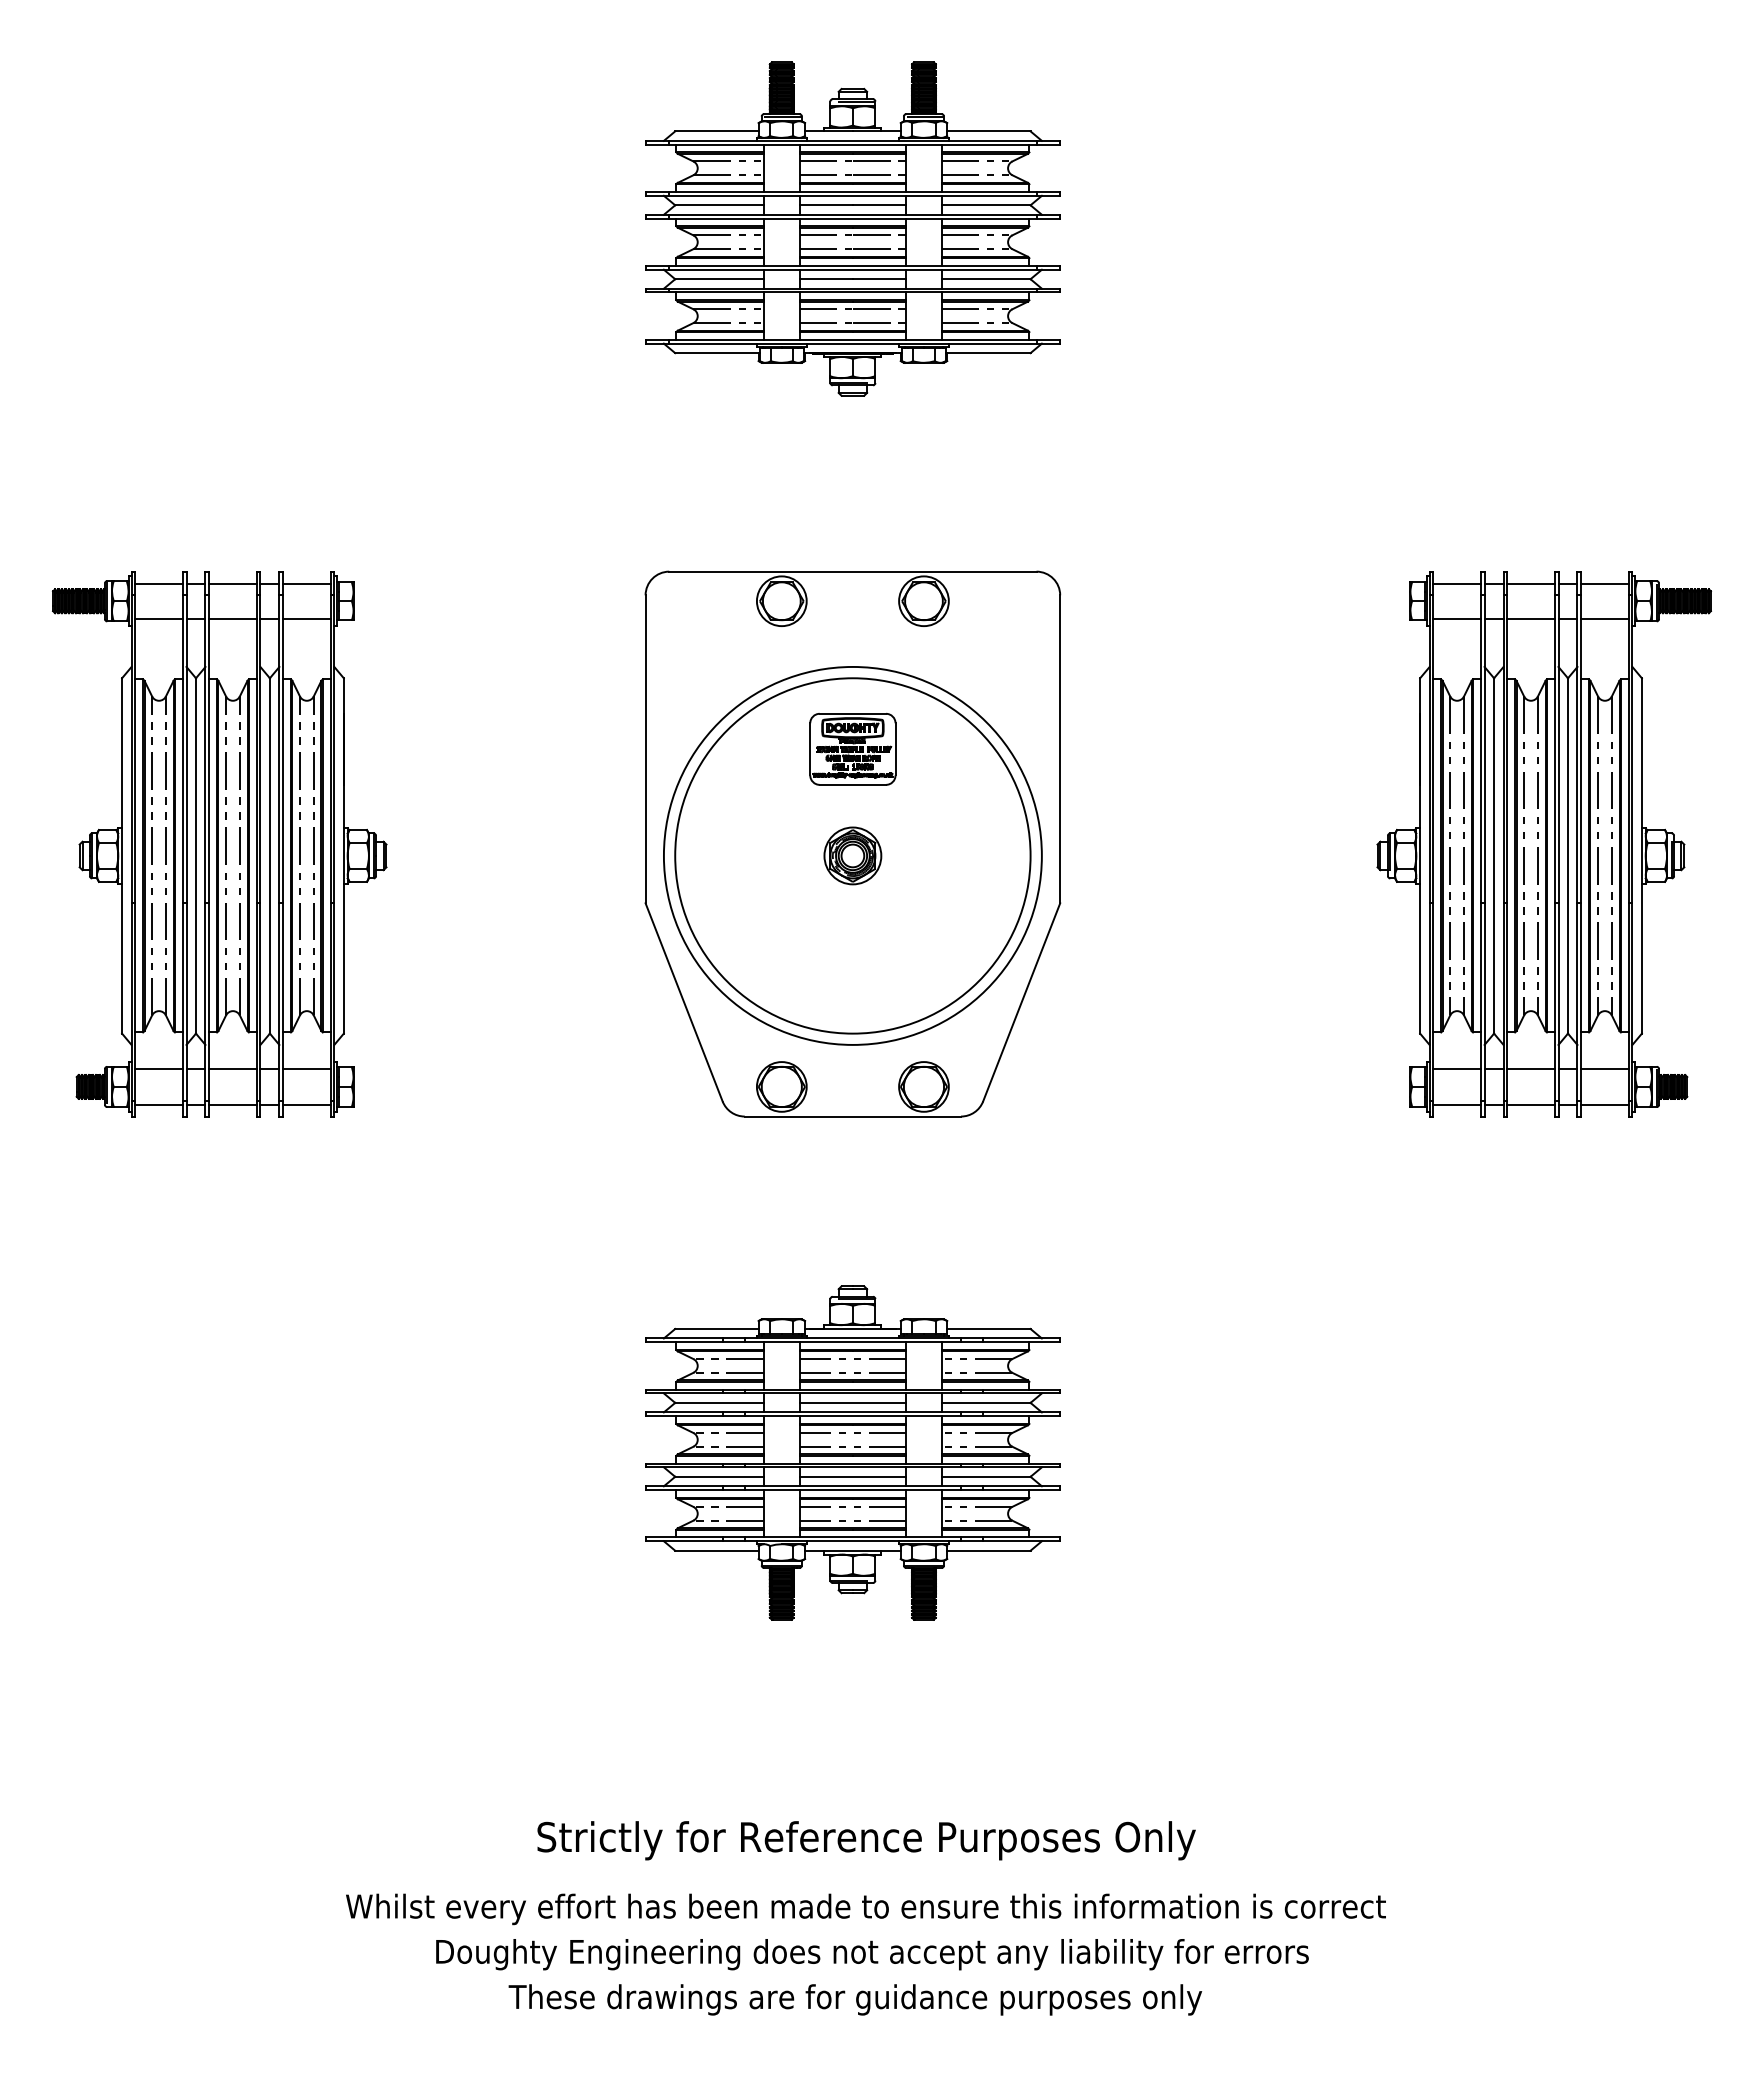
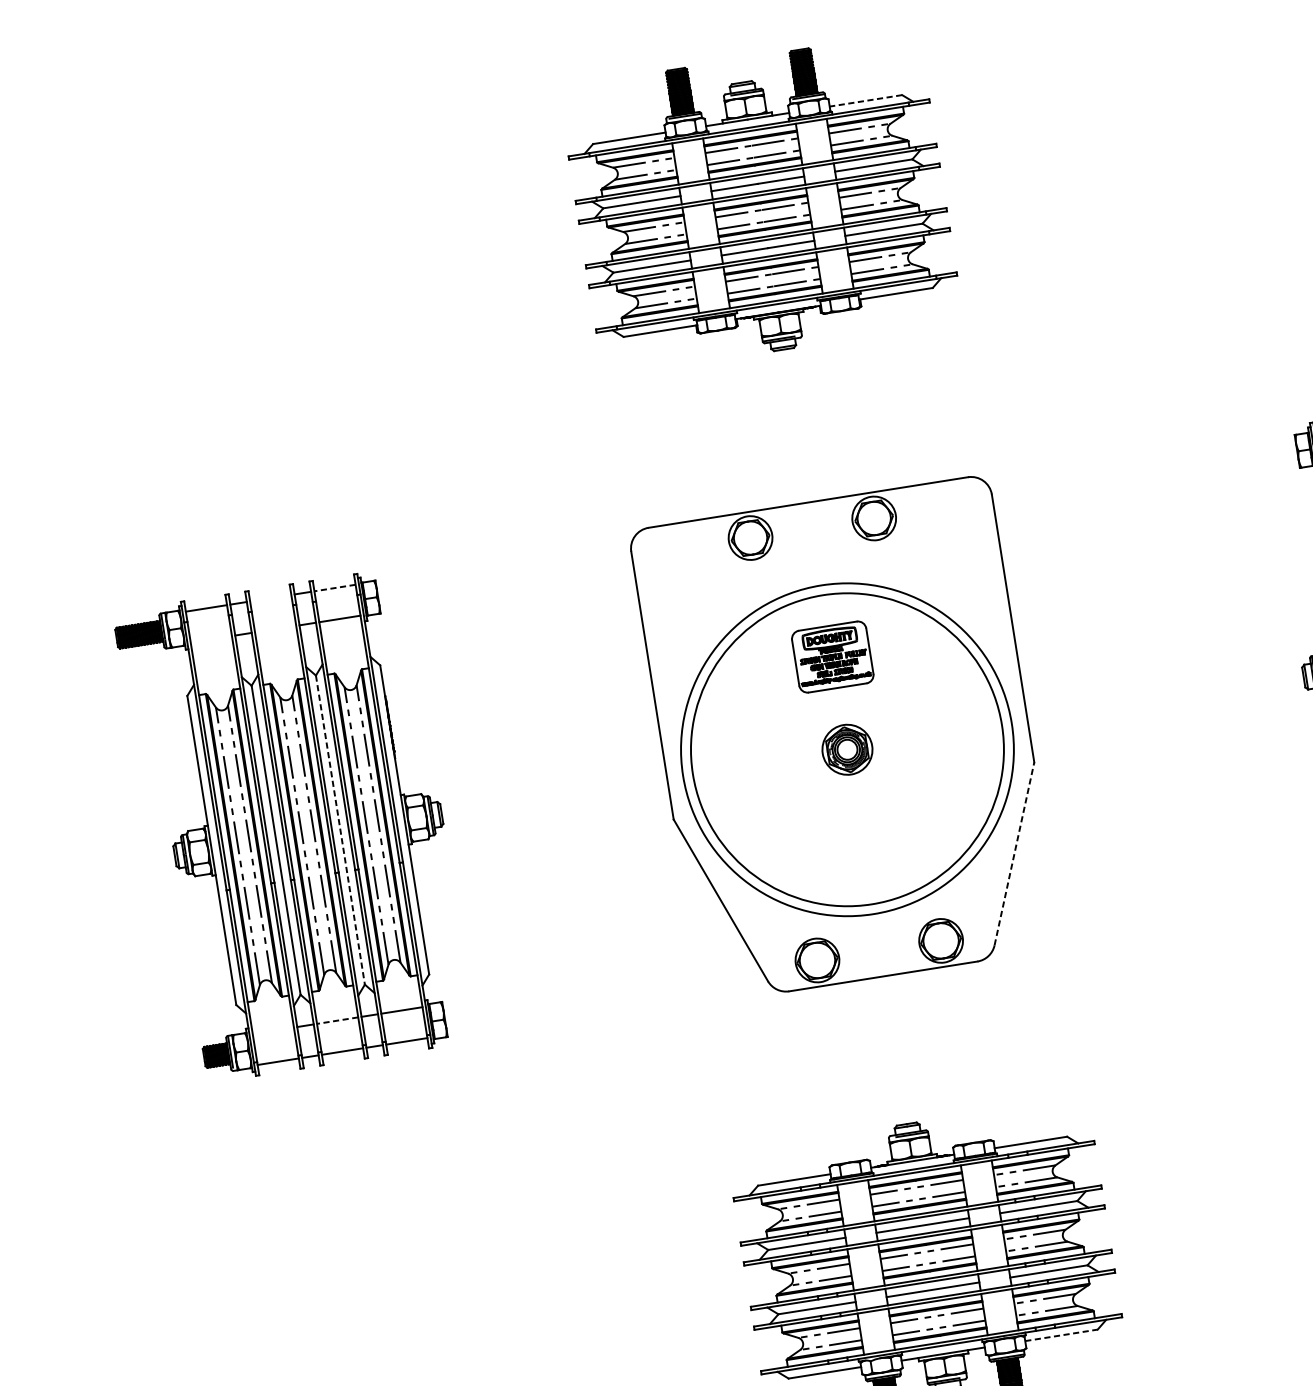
line: (988, 131) -> (865, 101), solid -> dashed
line: (232, 583) -> (270, 598), removed
line: (306, 583) -> (334, 588), solid -> dashed
line: (158, 619) -> (210, 639), removed
line: (232, 619) -> (275, 629), removed
line: (269, 855) -> (339, 829), solid -> dashed
line: (1021, 1001) -> (1014, 853), solid -> dashed
line: (158, 1069) -> (272, 1031), removed
line: (232, 1069) -> (337, 1020), solid -> dashed
line: (988, 1550) -> (1061, 1335), solid -> dashed

